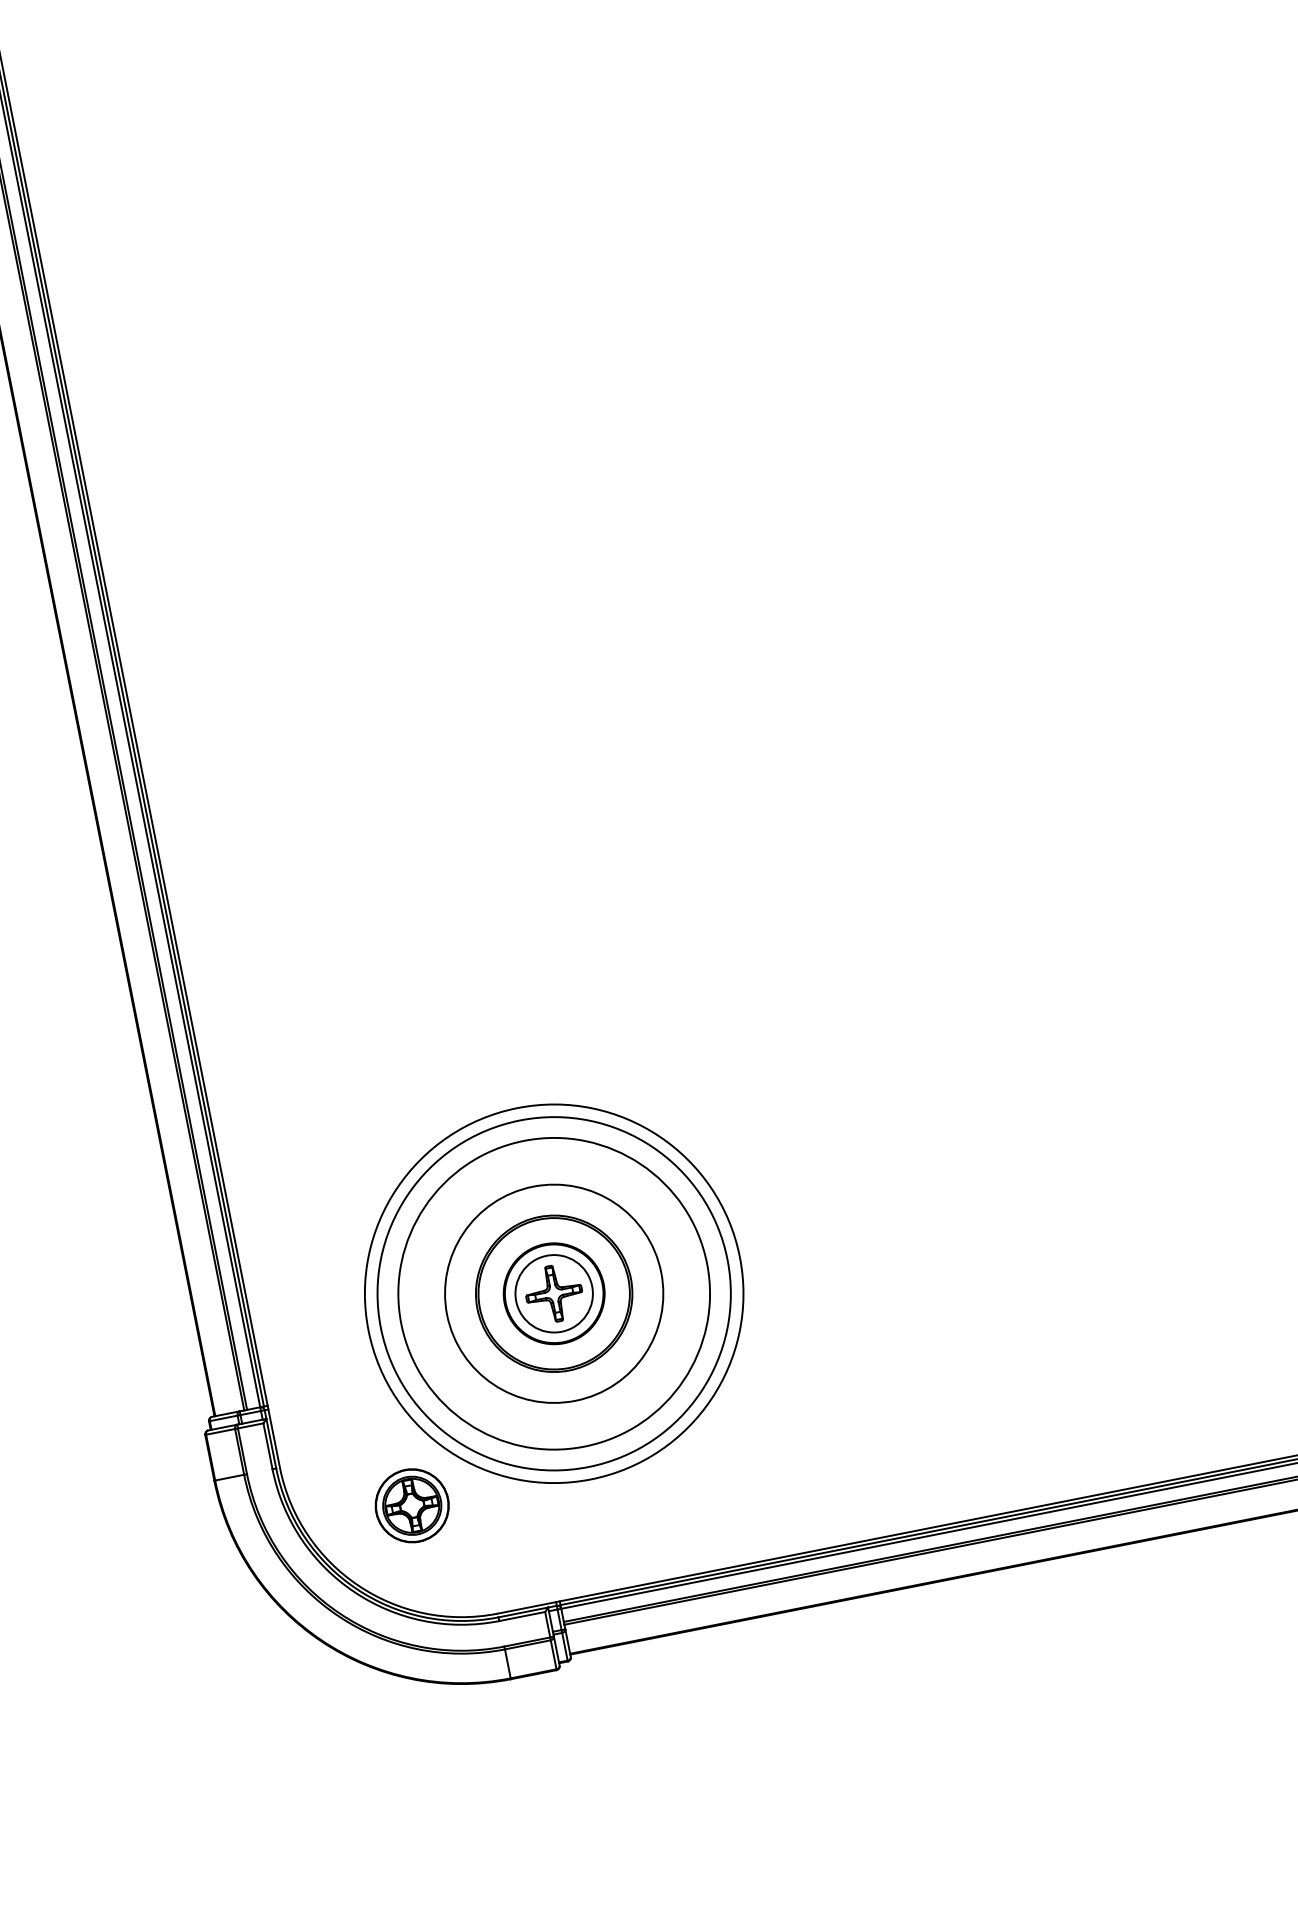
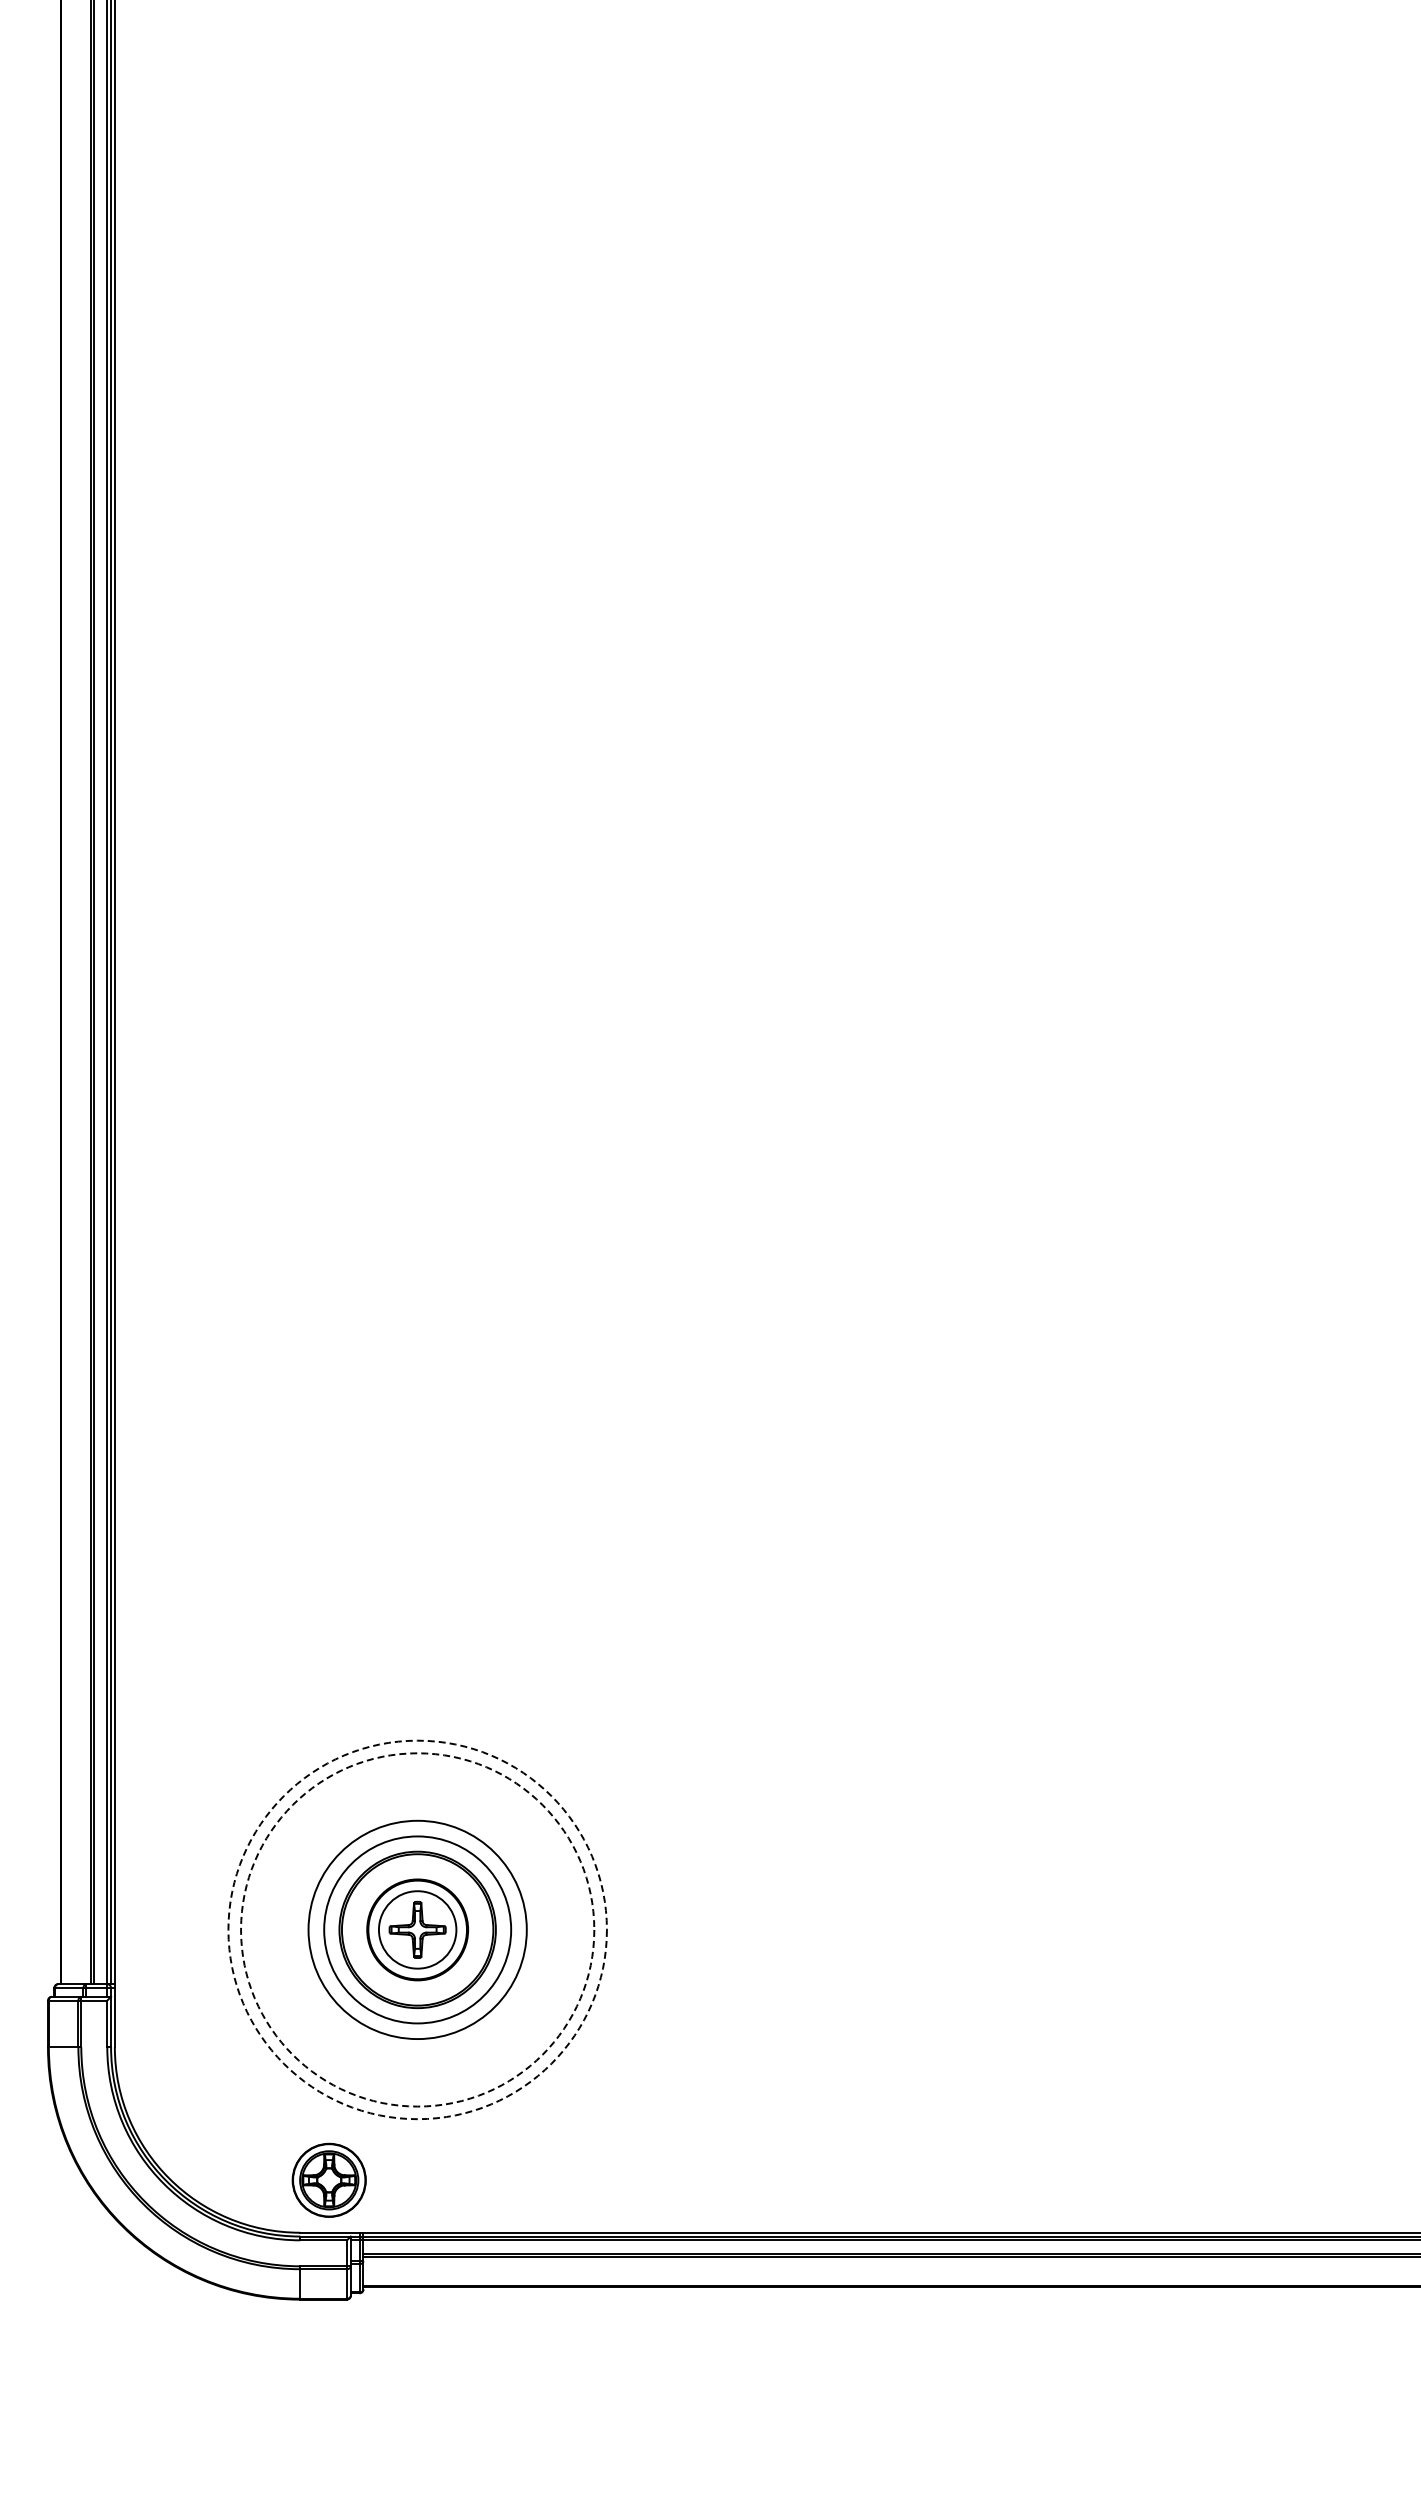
circle: (553, 1293) -> (417, 1929), size x0.6
circle: (553, 1293) -> (417, 1929), solid -> dashed
circle: (553, 1293) -> (417, 1929), solid -> dashed
part: (411, 1505) -> (328, 2179), moved

